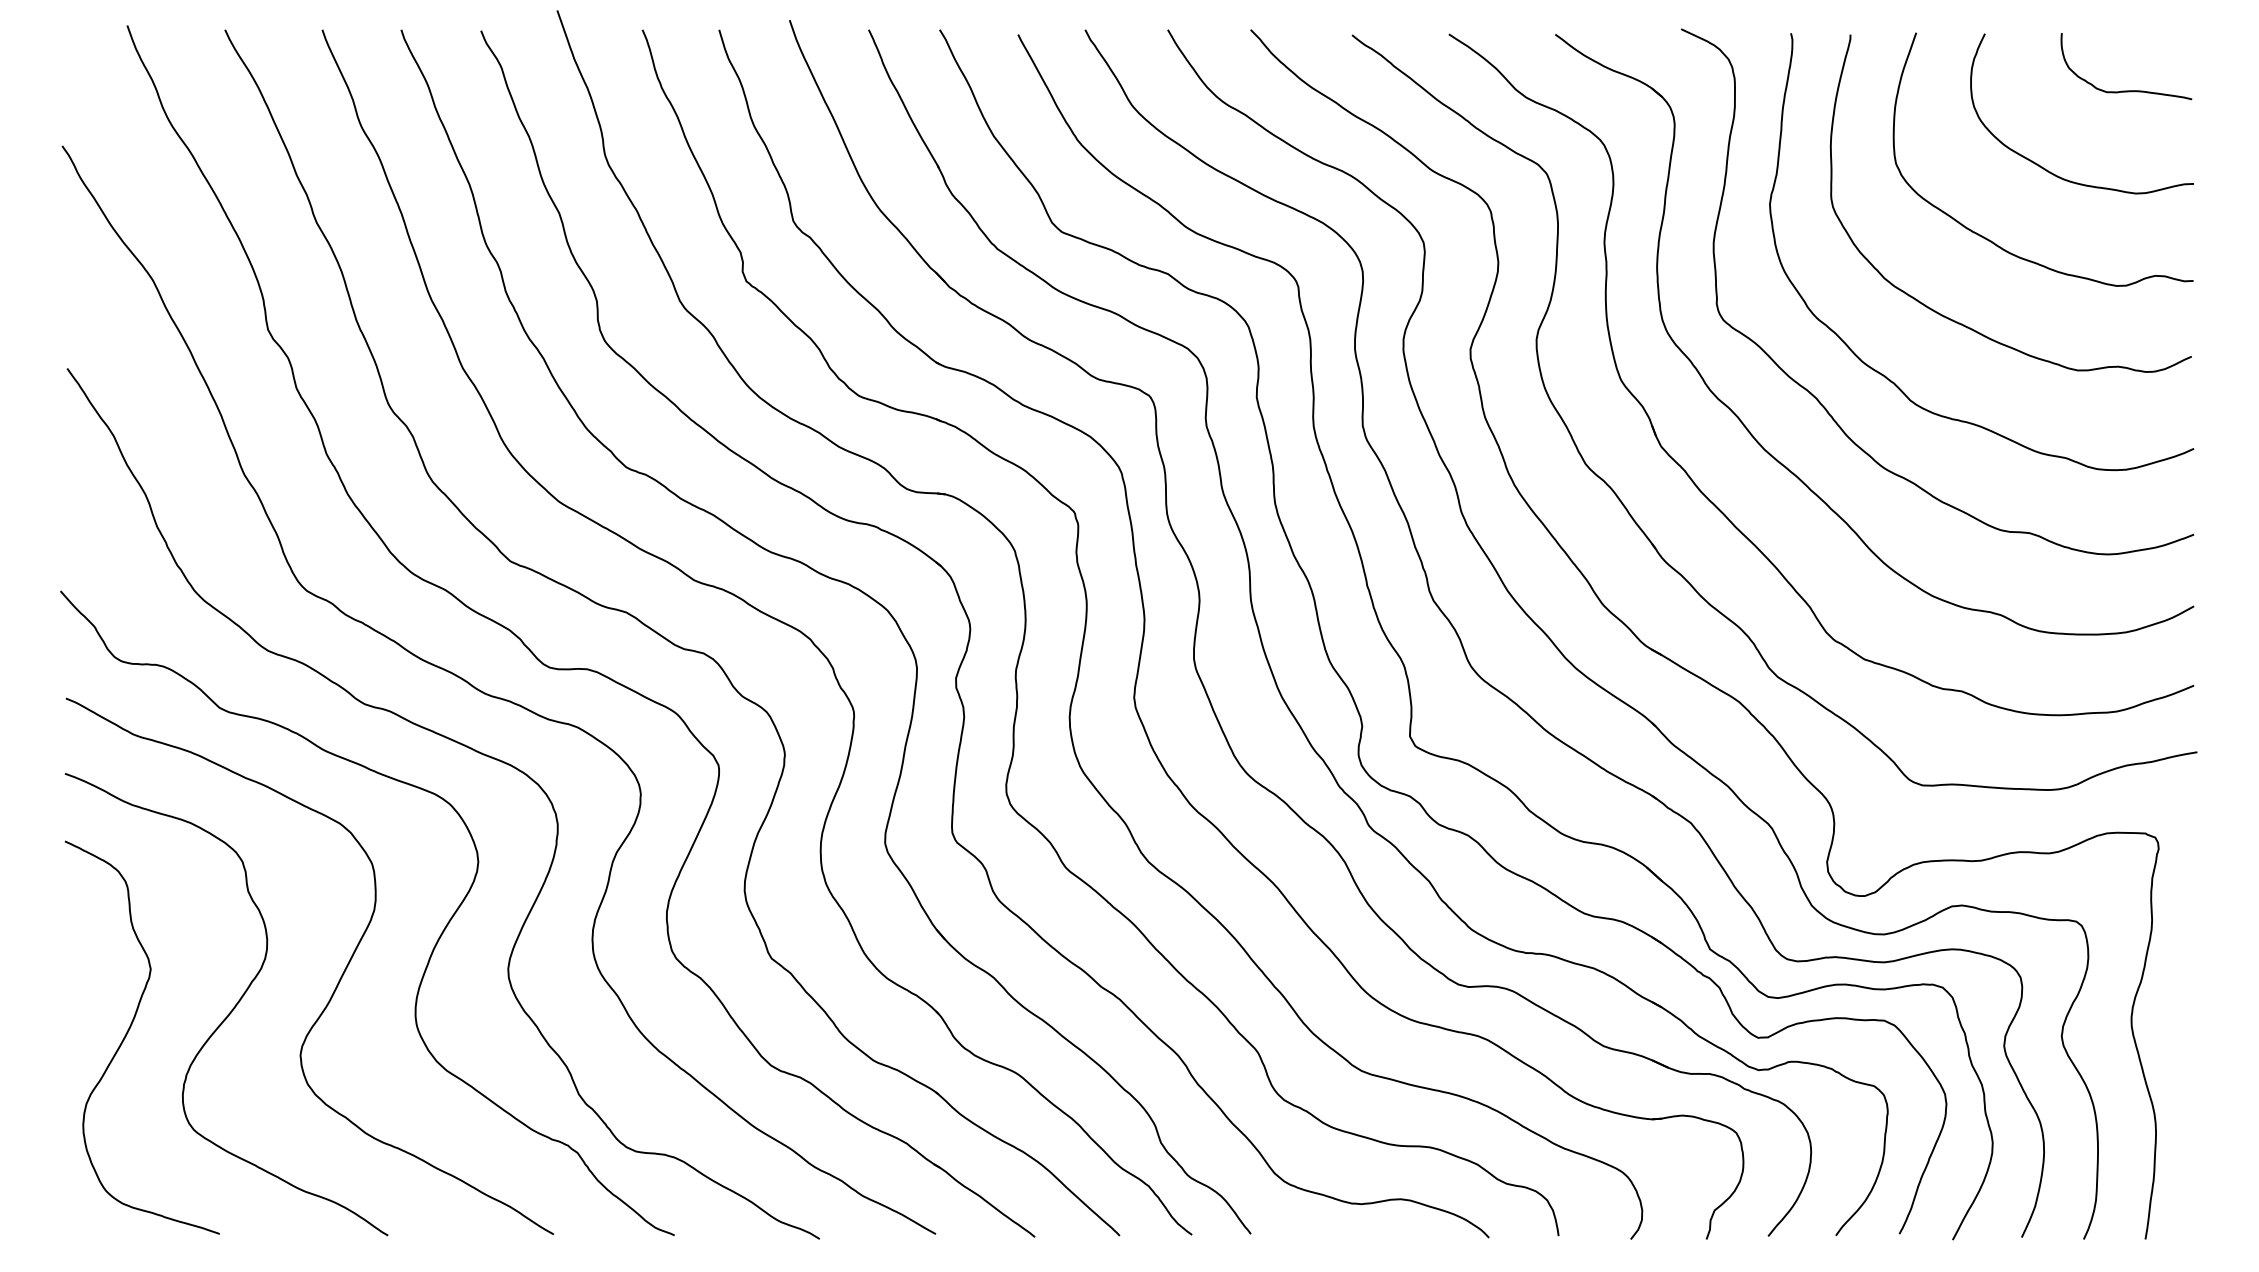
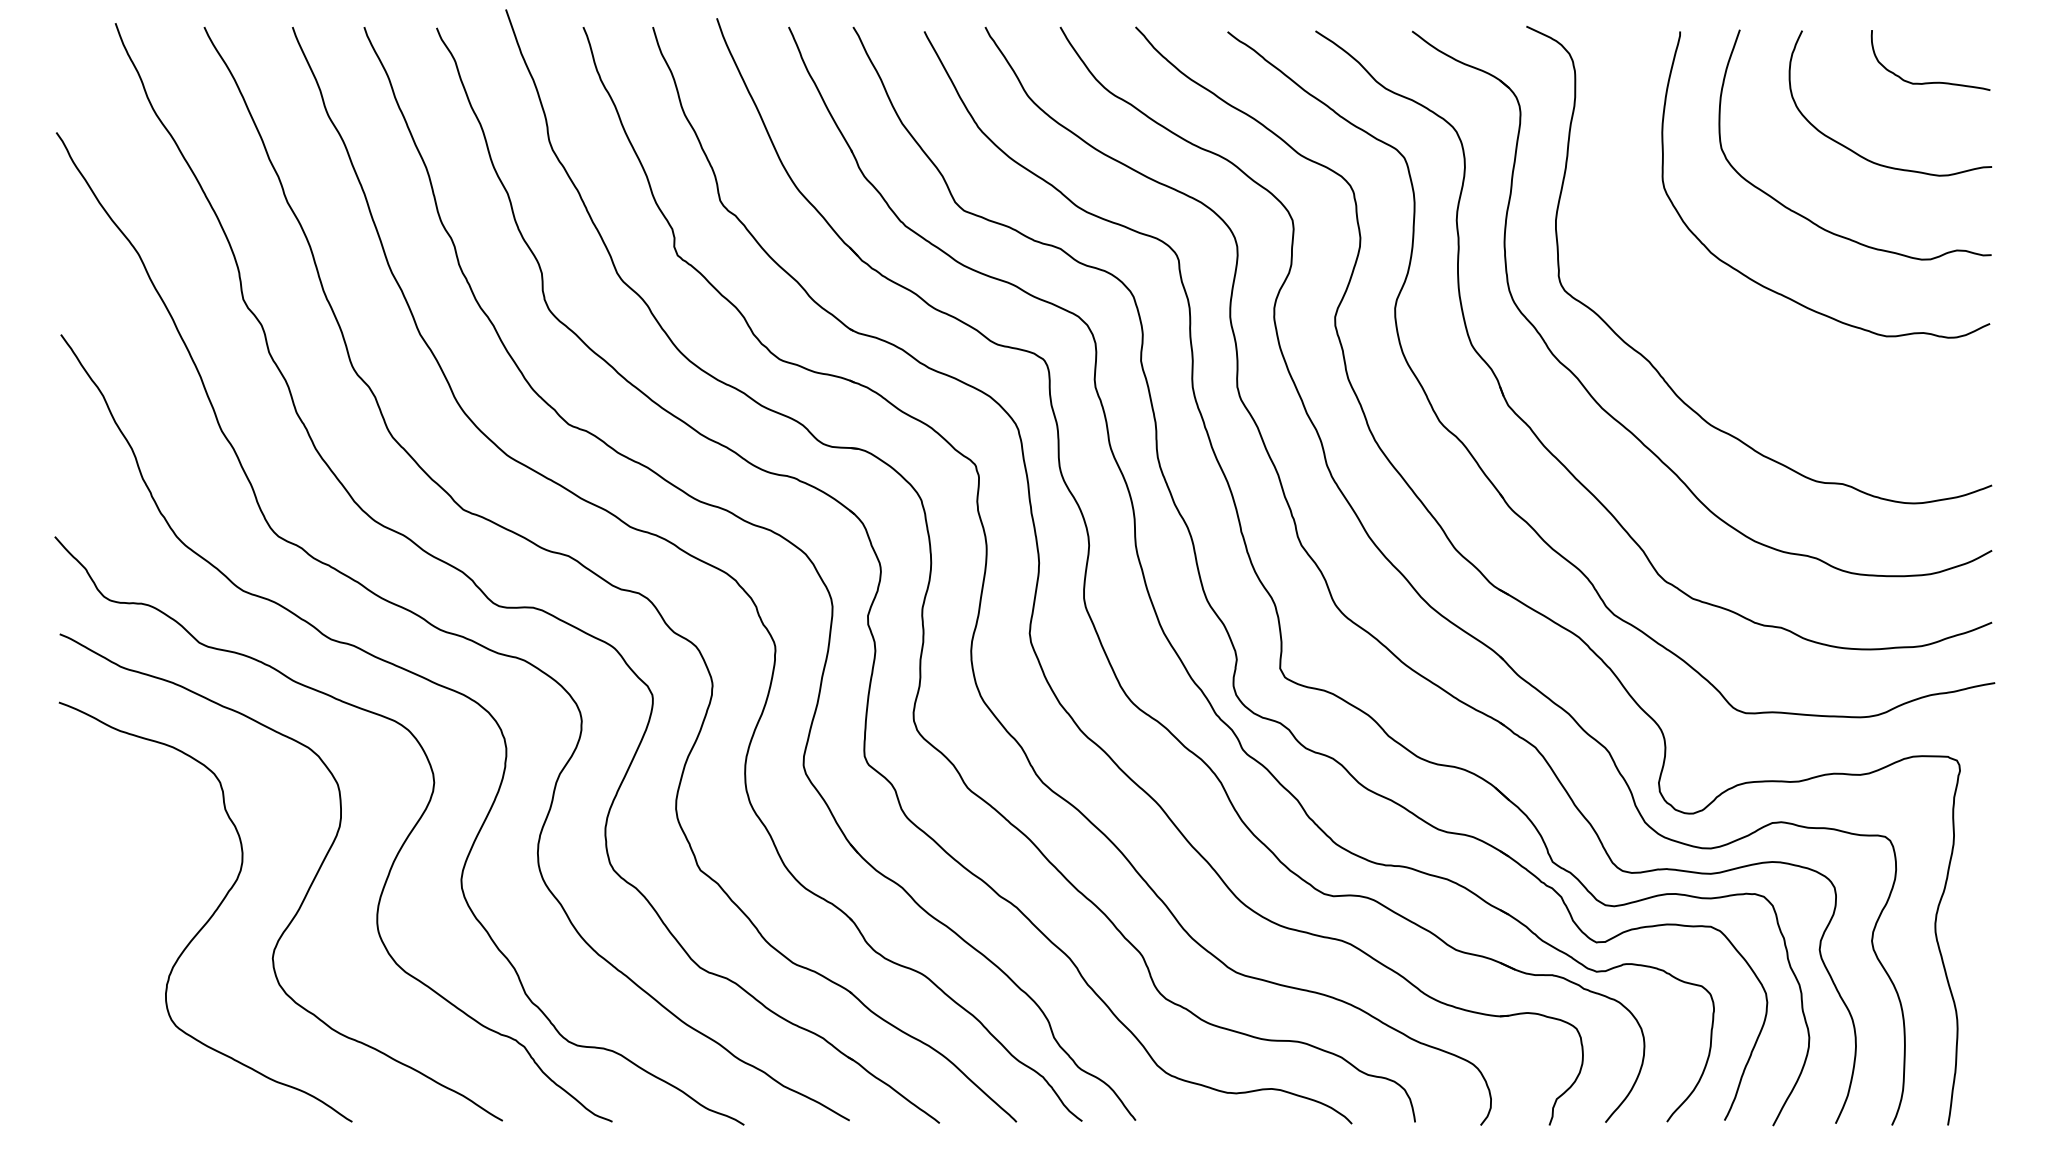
curve: (1885, 375) -> (1711, 340), removed
curve: (129, 1030) -> (117, 935), removed

